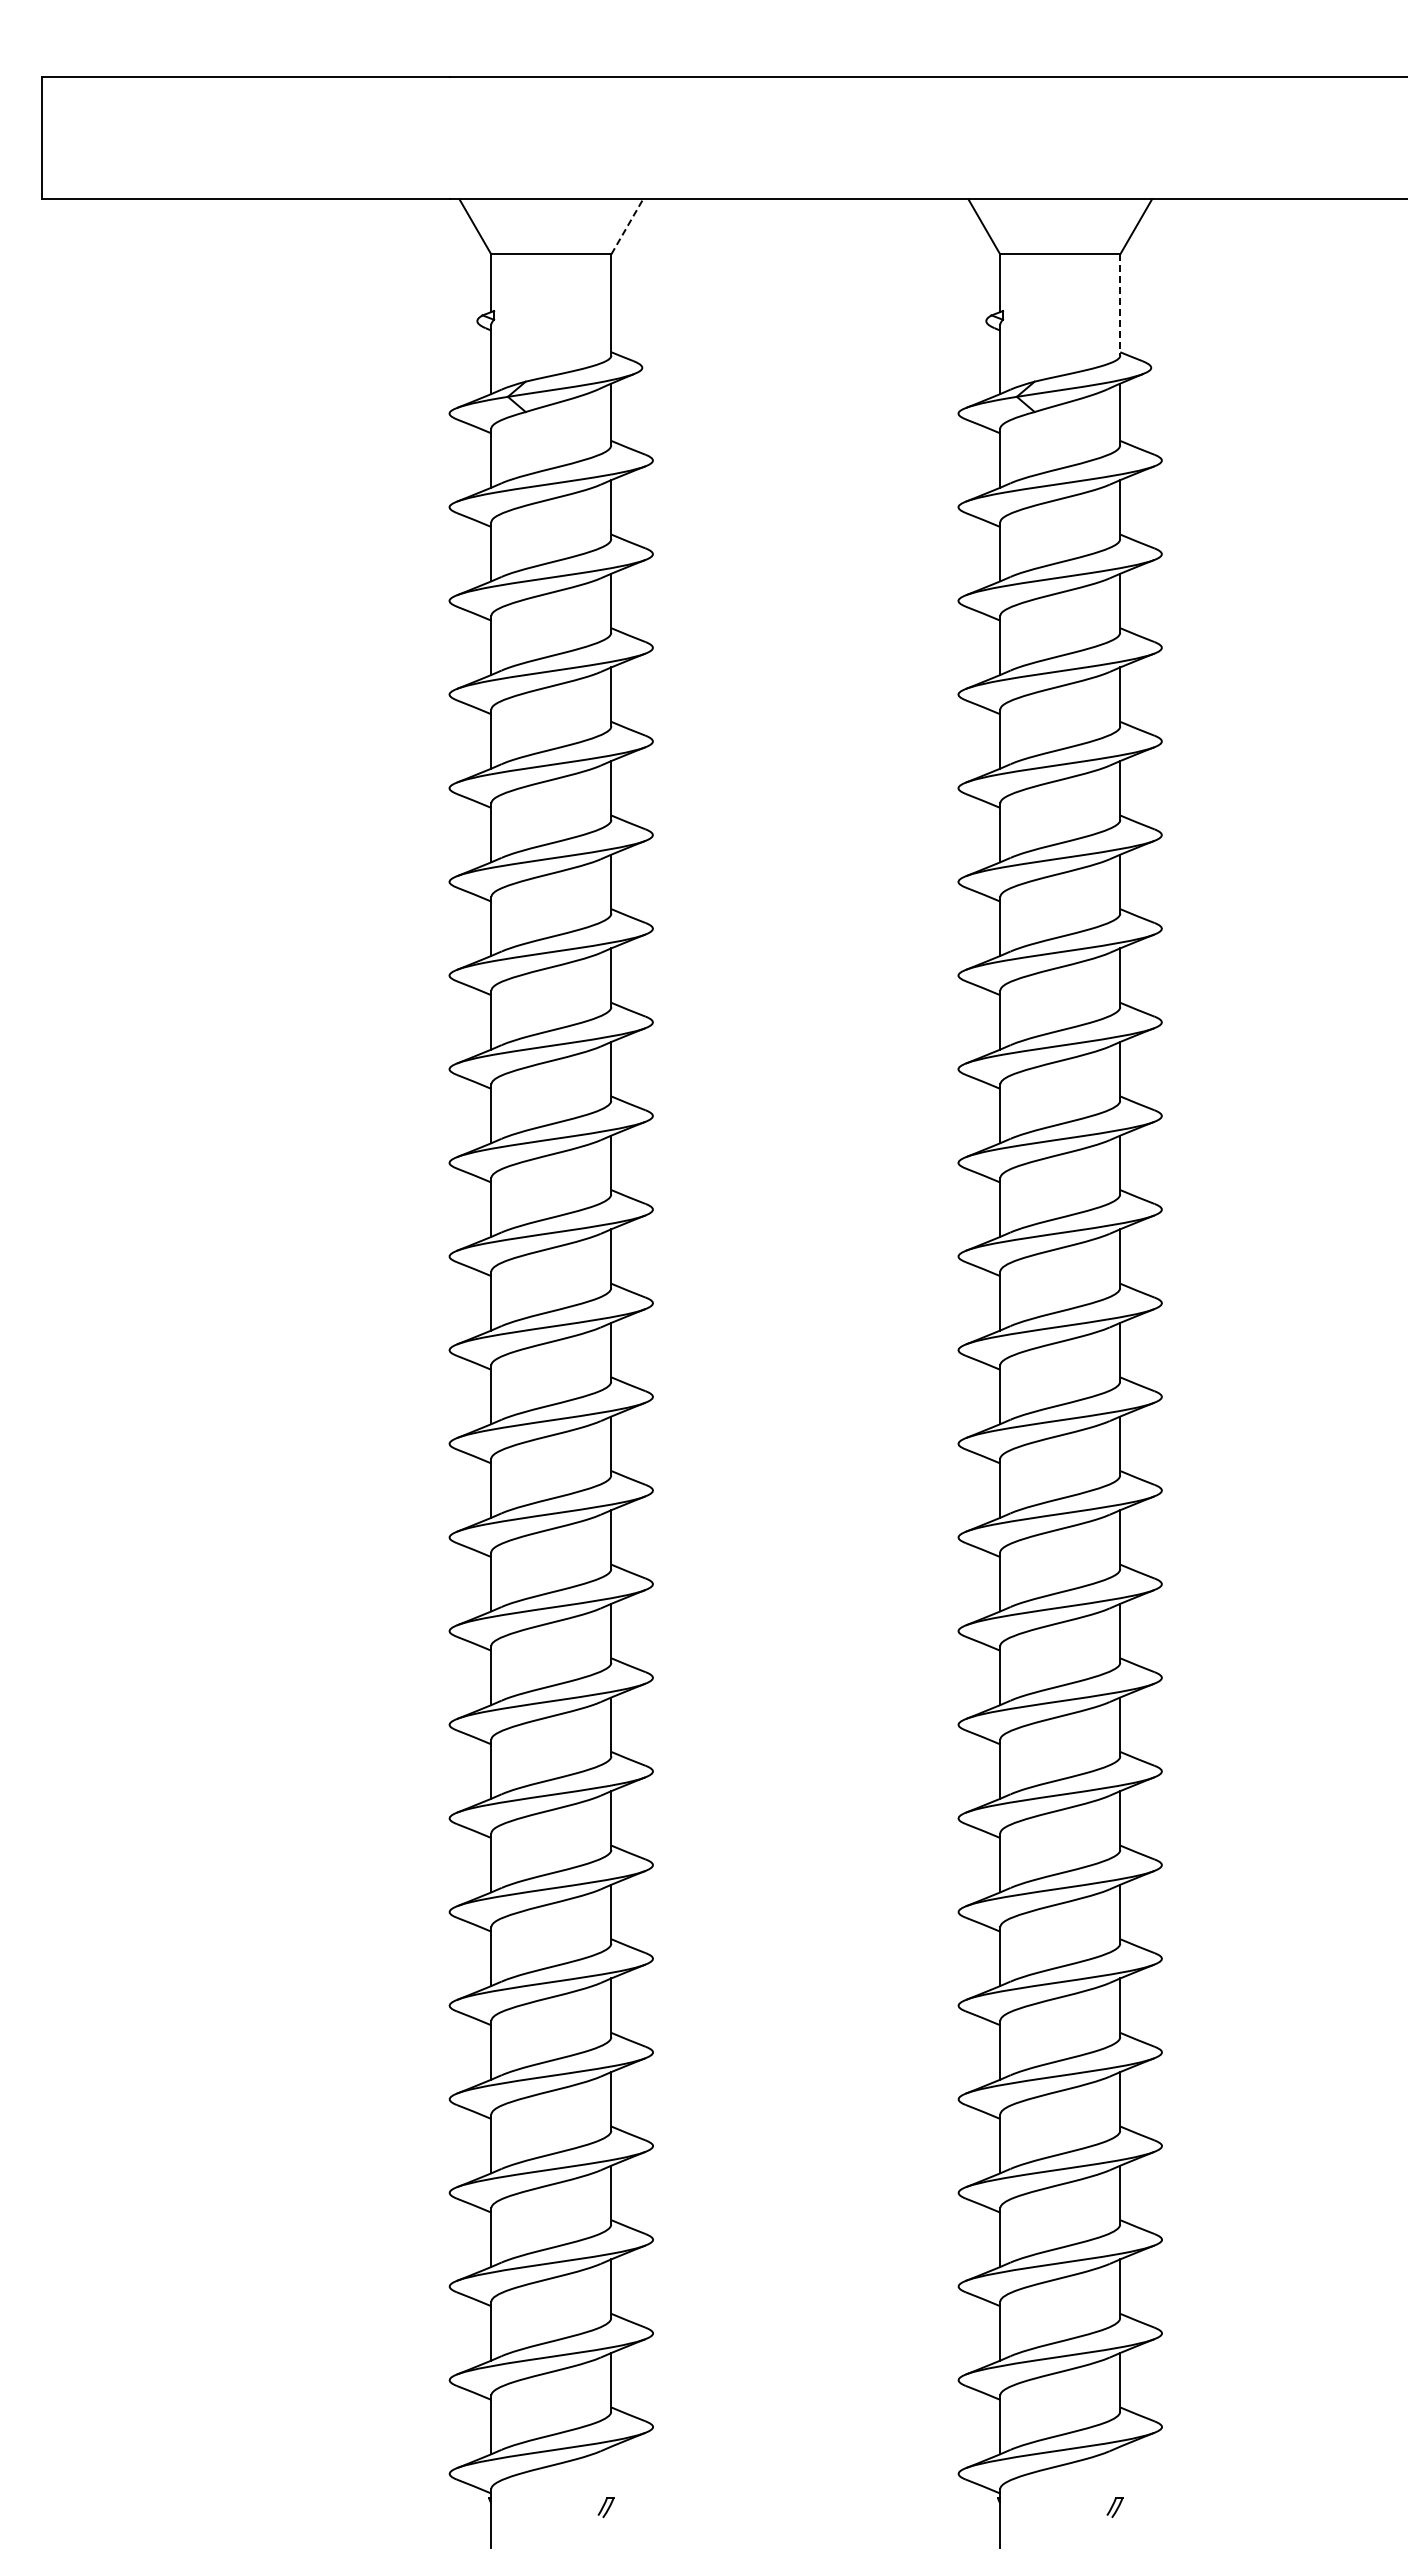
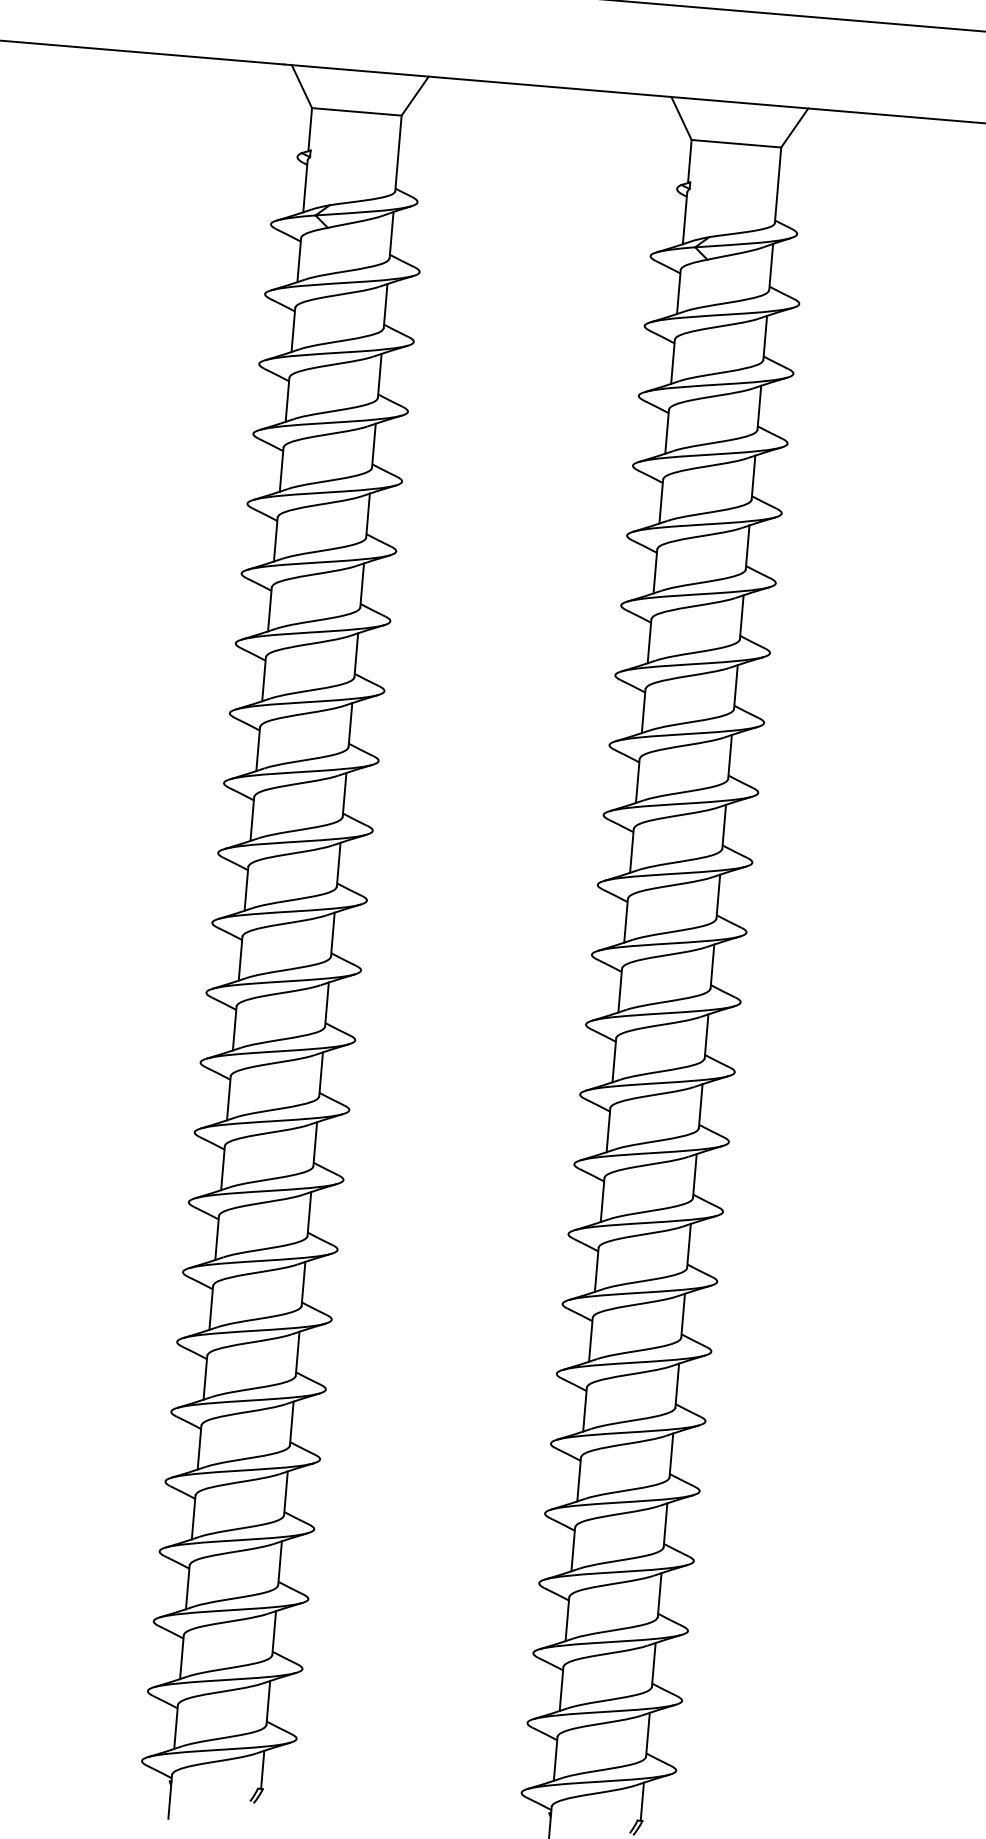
line: (627, 226) -> (415, 95), dashed -> solid
line: (1120, 305) -> (778, 185), dashed -> solid
line: (611, 2471) -> (262, 1769), added
line: (1120, 2471) -> (642, 1801), added

